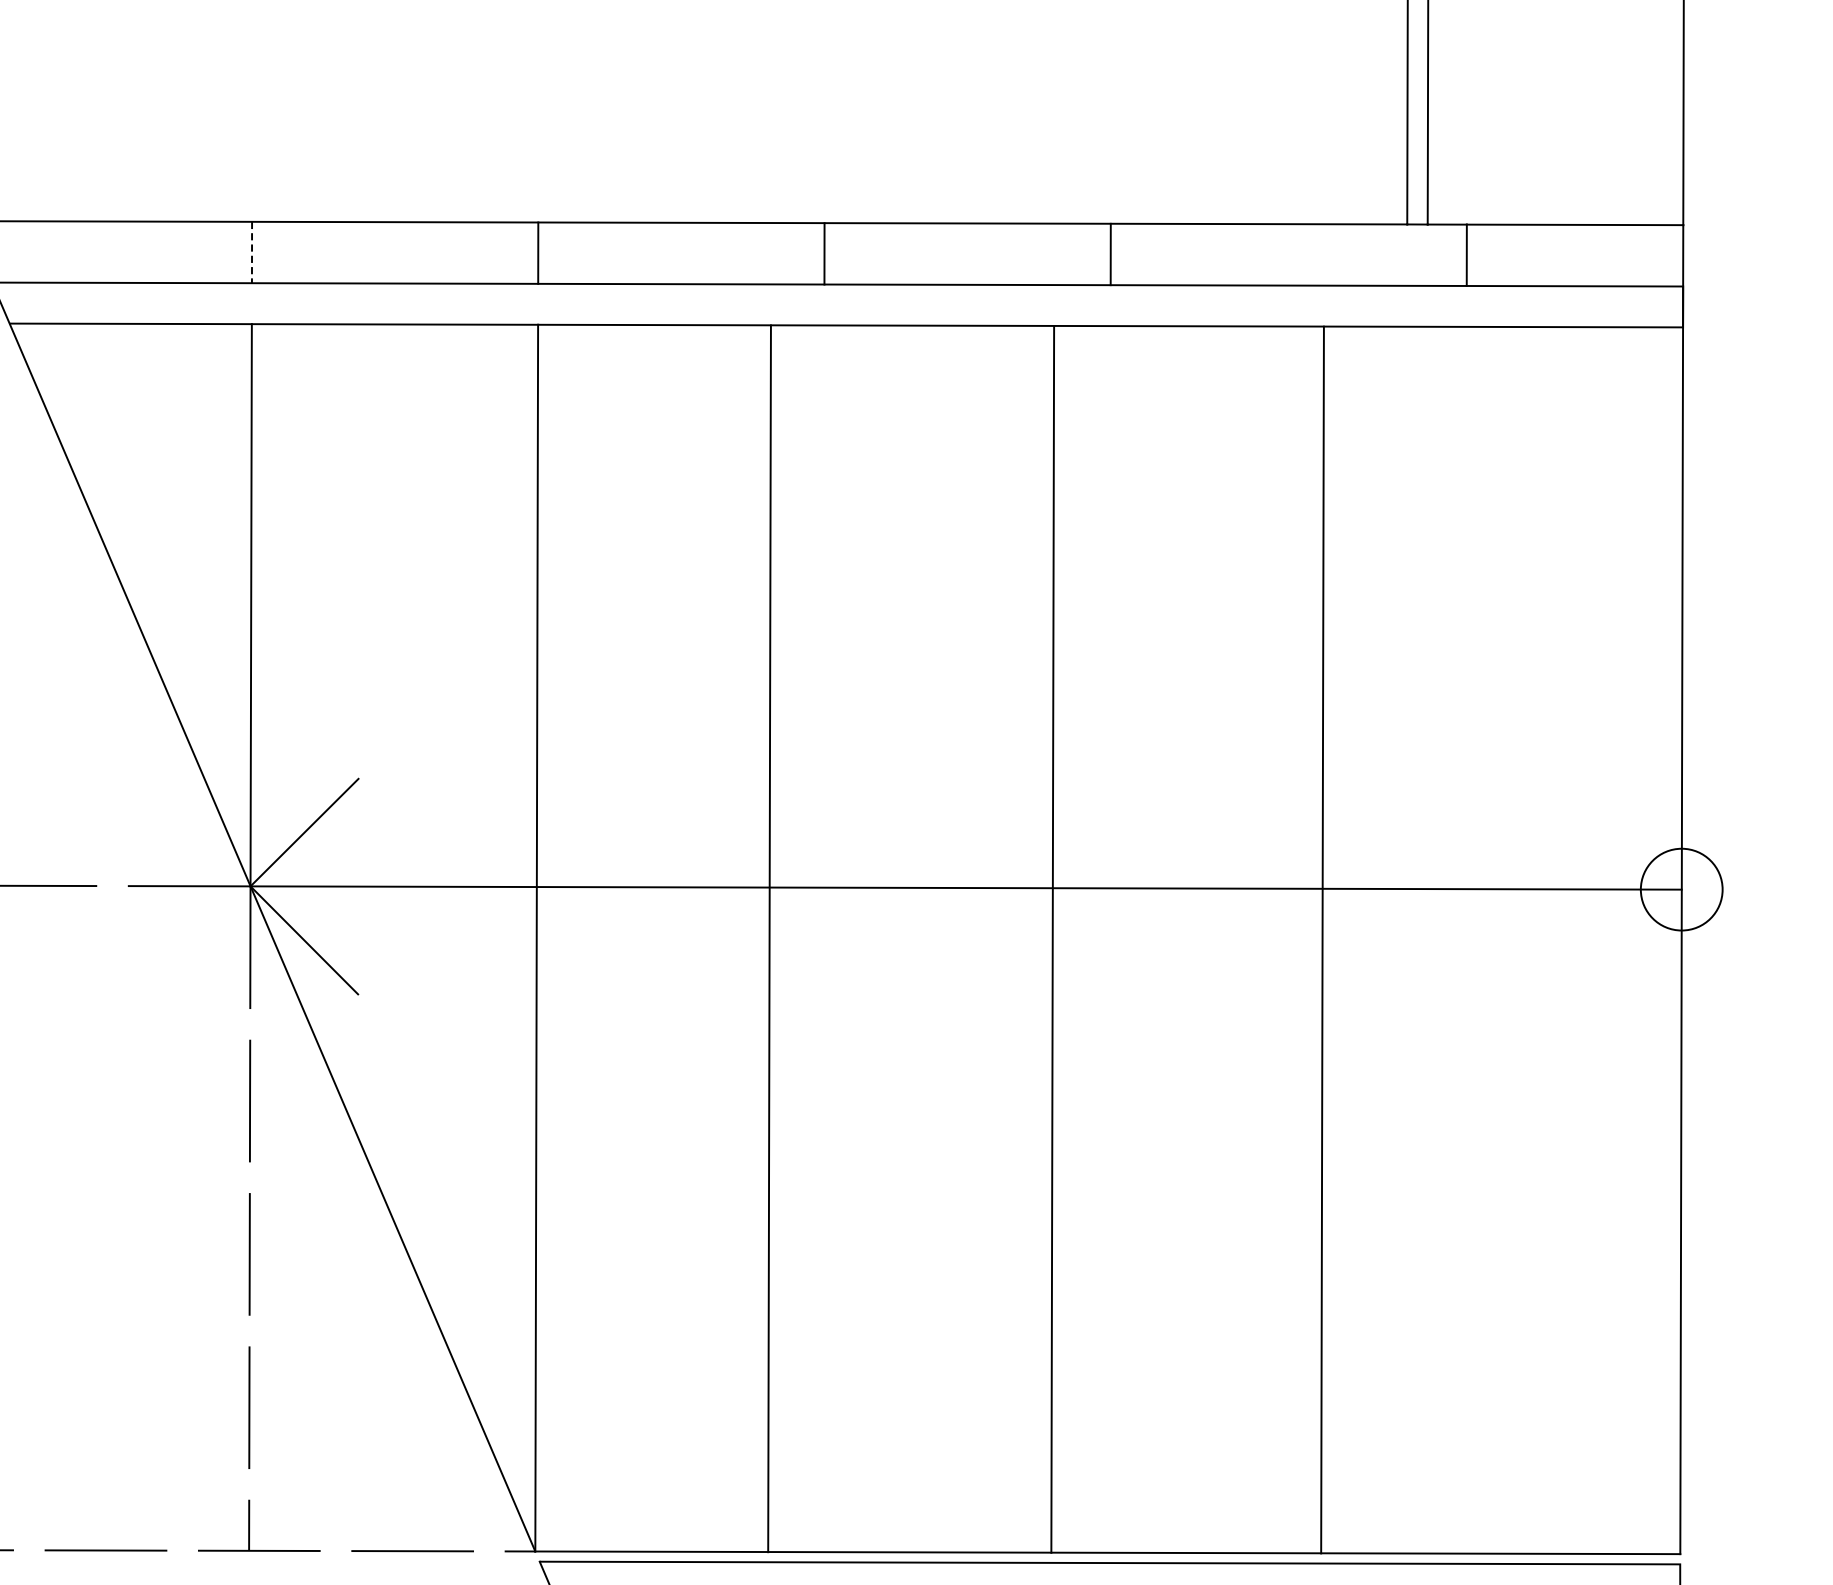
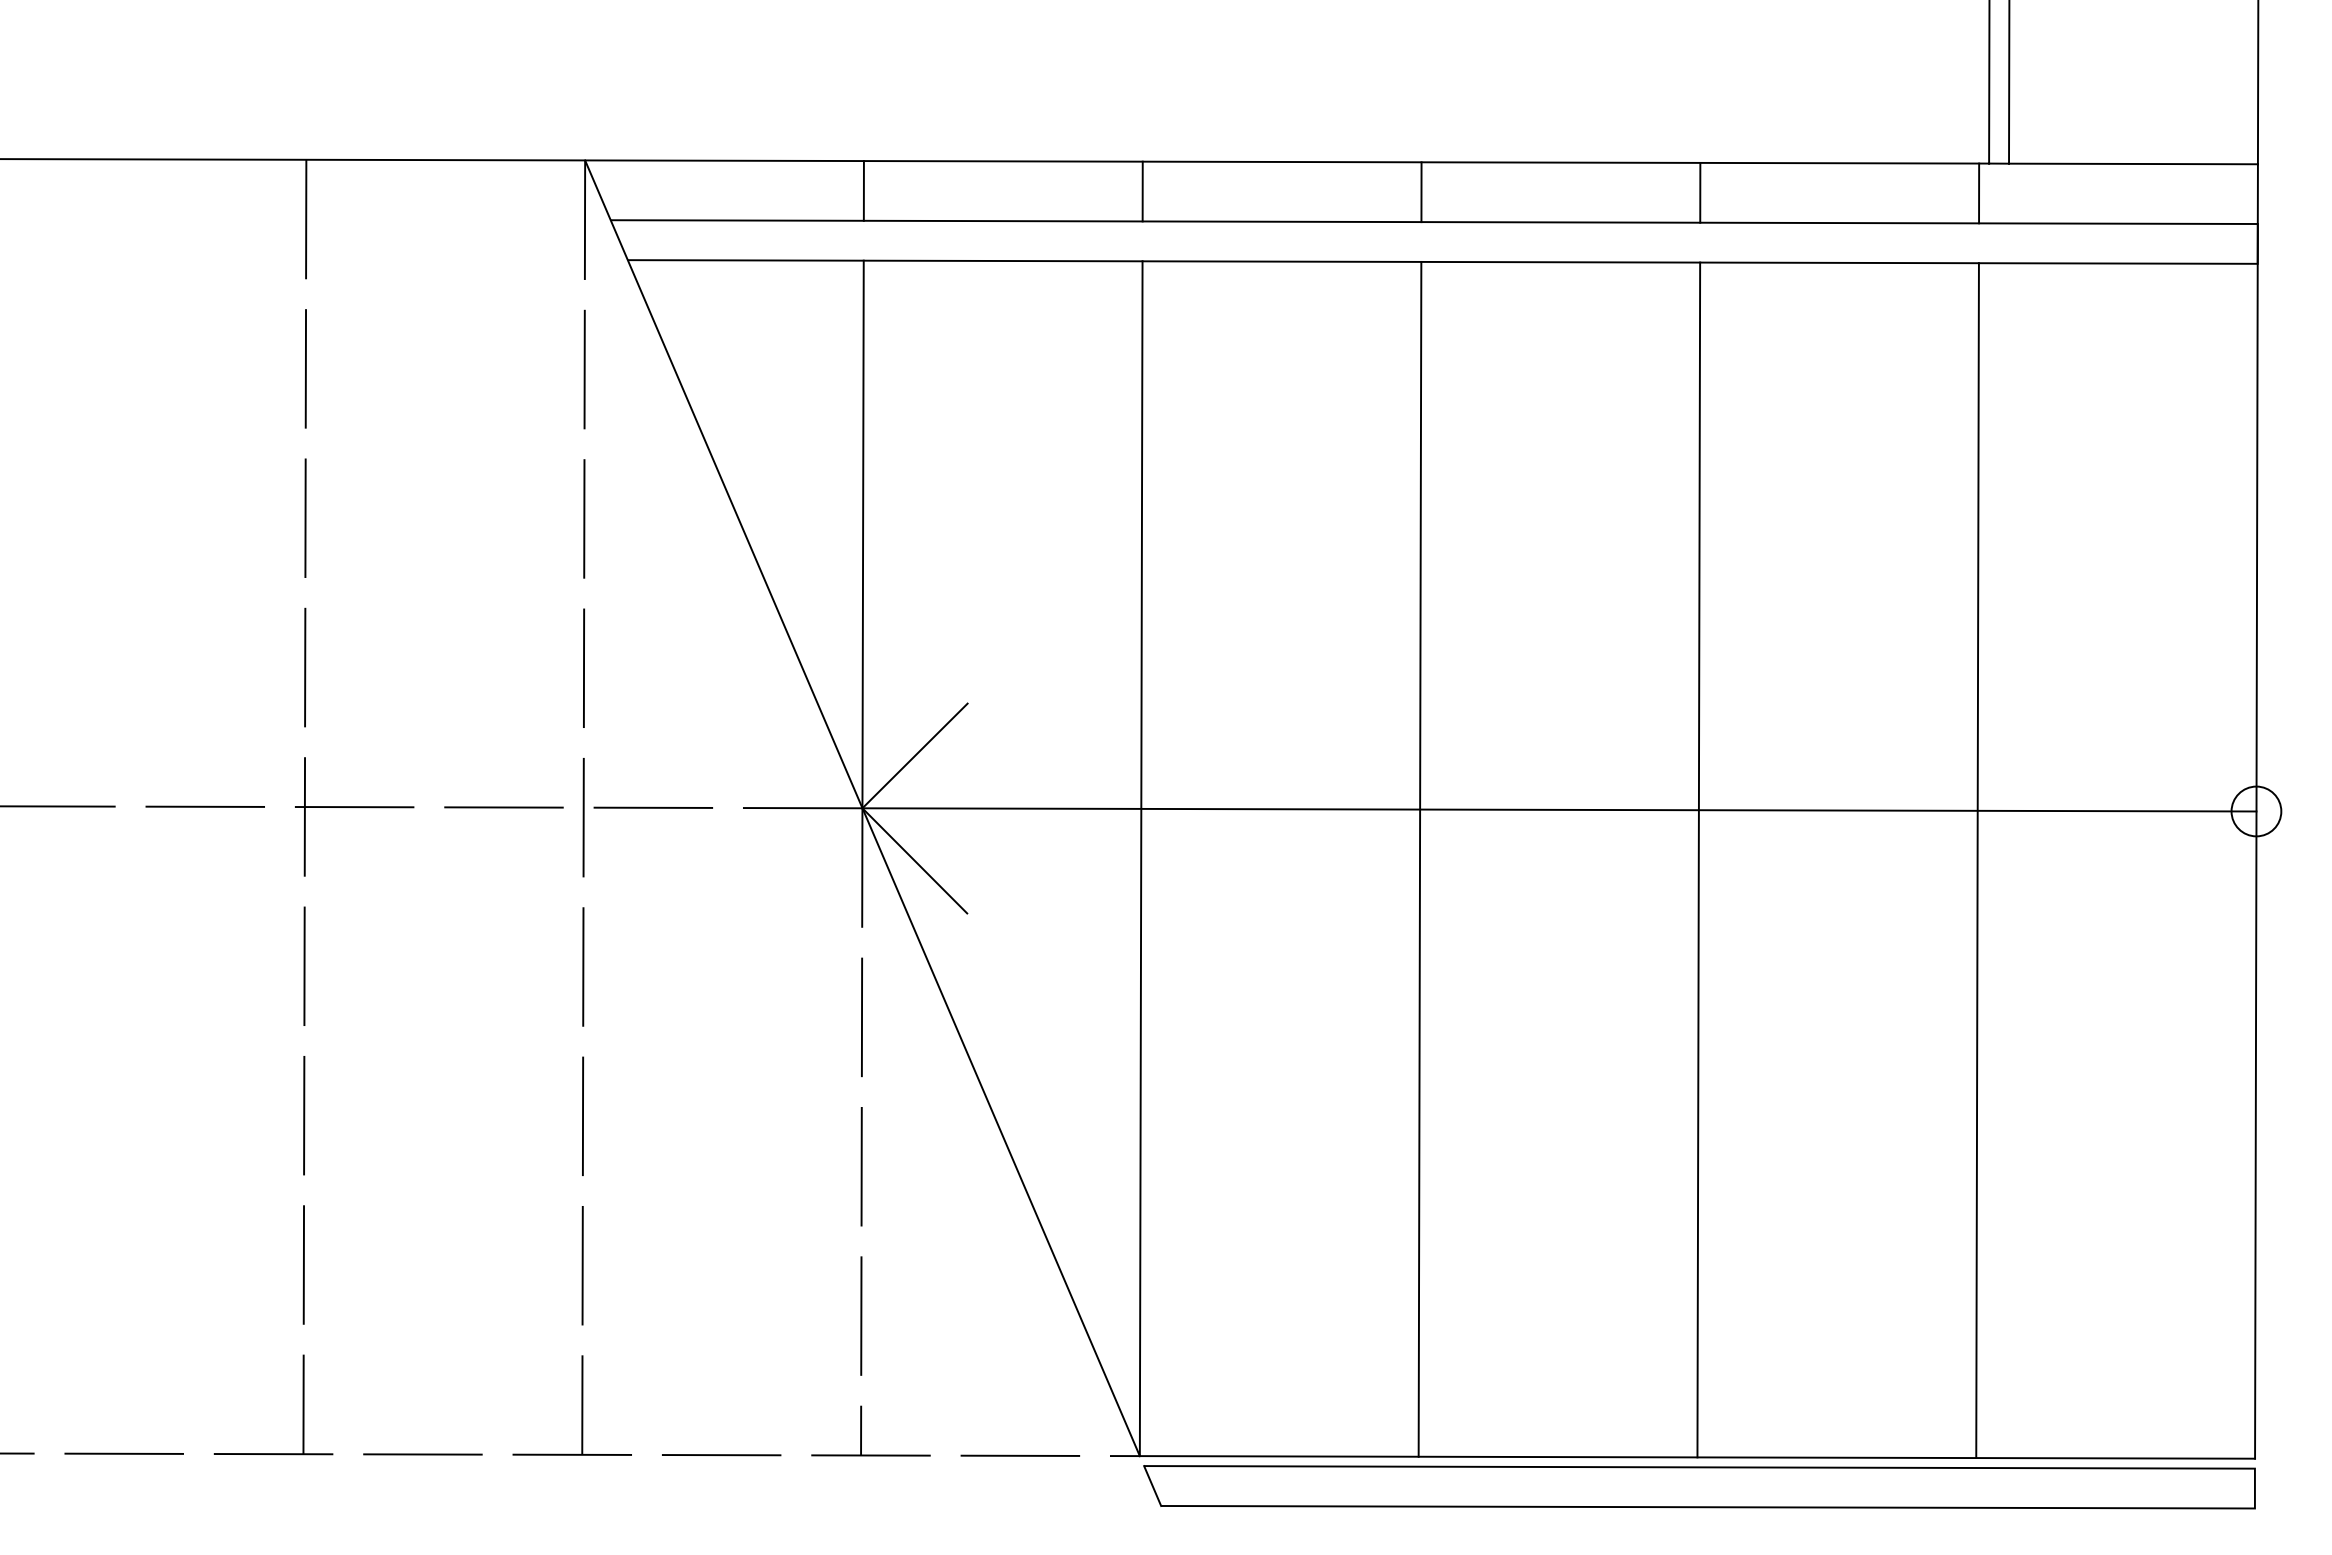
line: (251, 252) -> (863, 190), dashed -> solid
line: (1467, 255) -> (1979, 193), moved
circle: (1681, 889) -> (2256, 811), size x0.62
line: (769, 937) -> (1419, 858), moved
line: (1052, 938) -> (1698, 859), moved
line: (1322, 939) -> (1977, 860), moved

